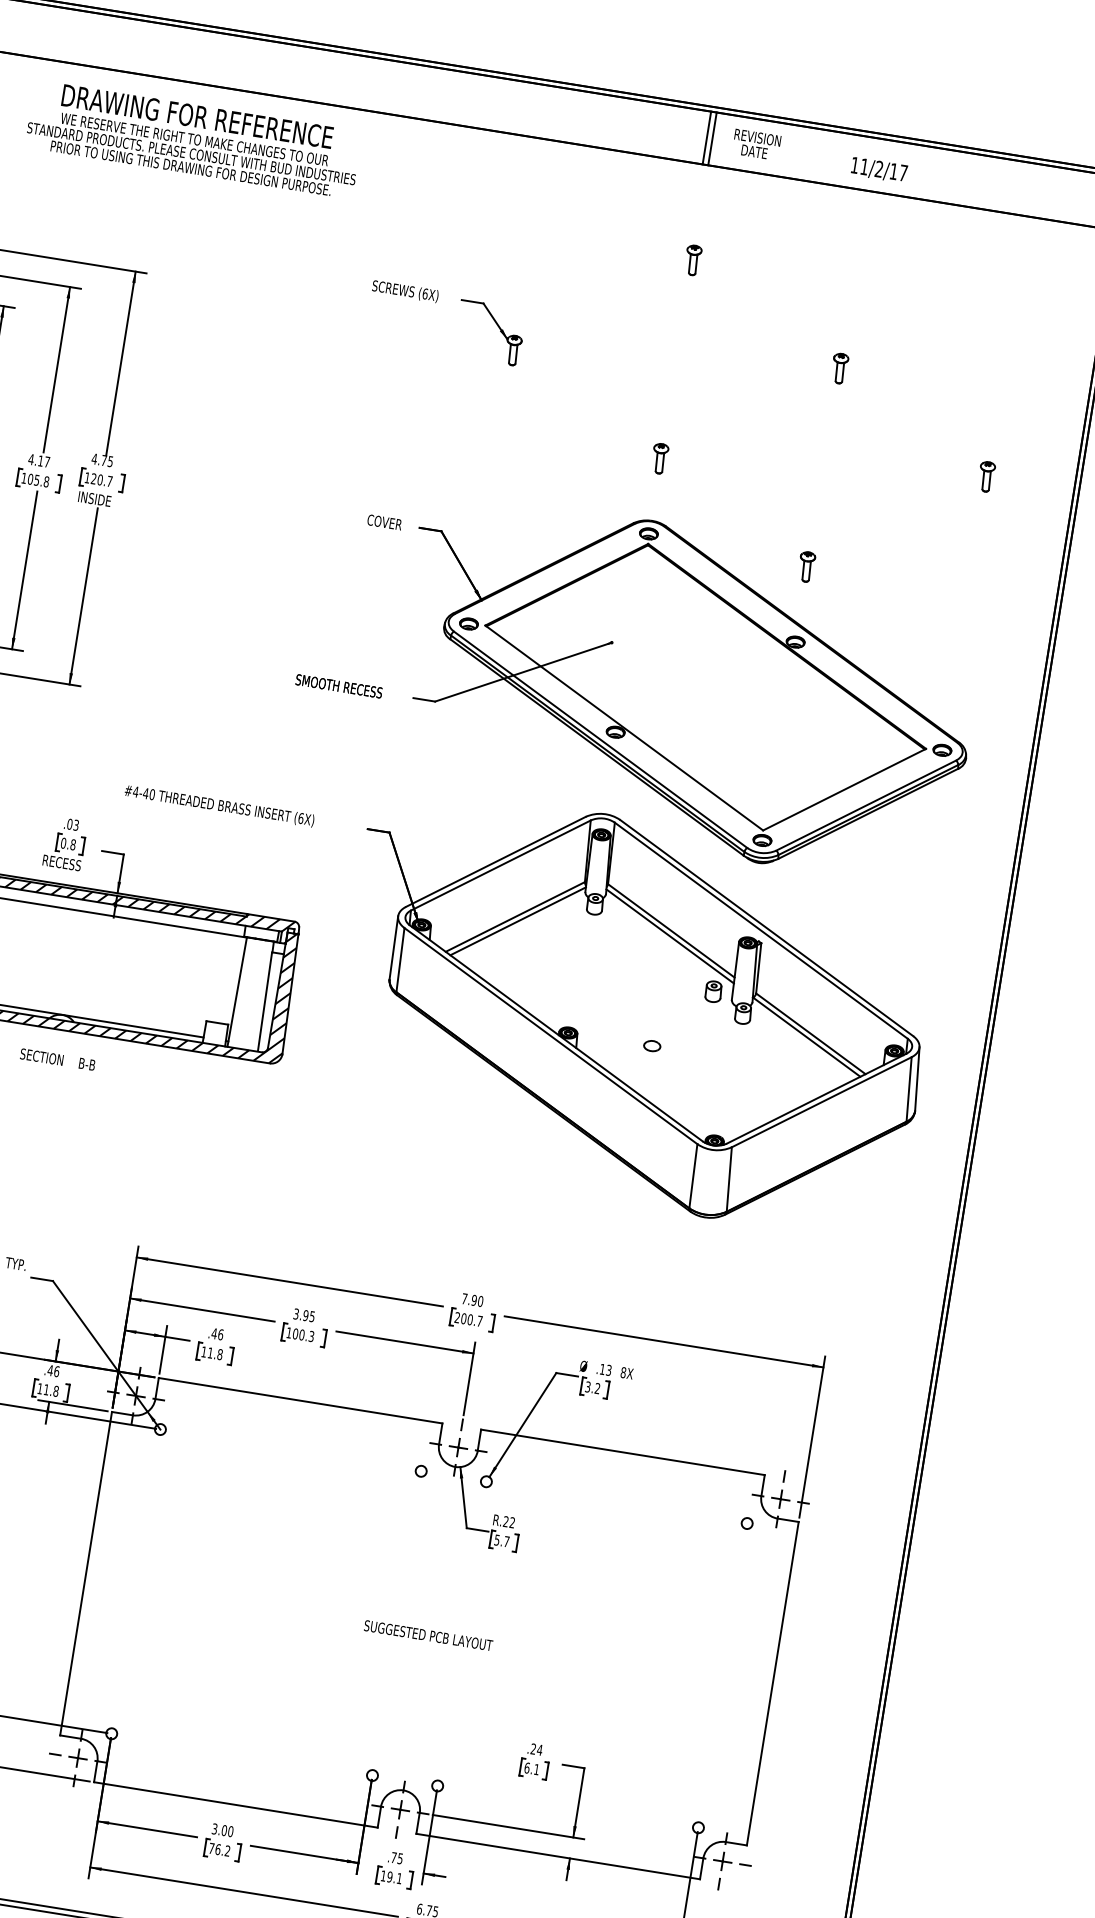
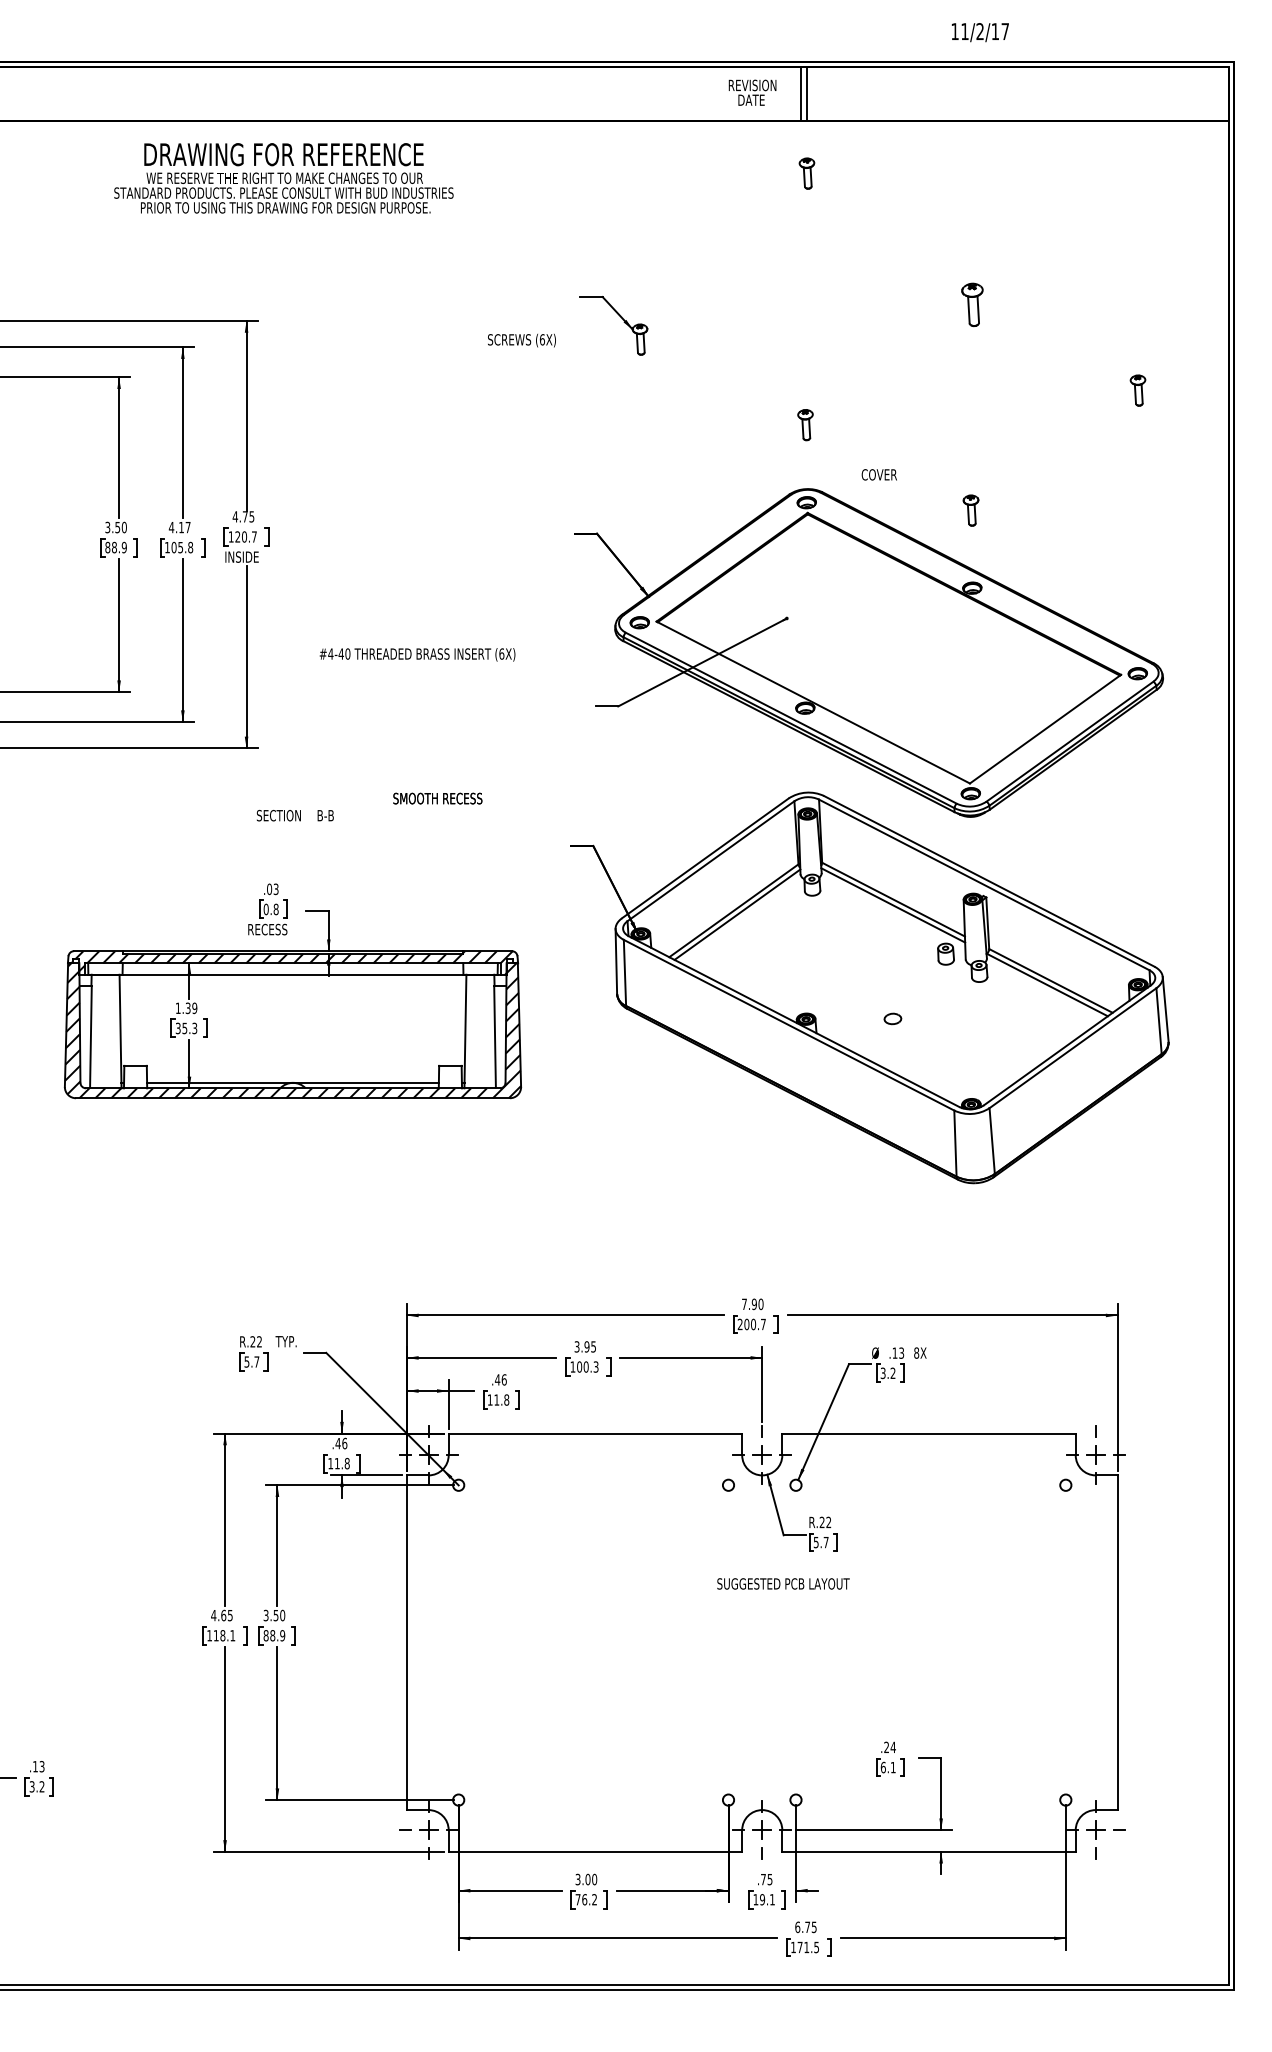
text: (756, 144) -> (752, 92), moved
text: (879, 170) -> (980, 32), moved
part: (692, 260) -> (806, 173), moved
text: (405, 291) -> (521, 340), moved
part: (839, 368) -> (972, 305), size x1.4
text: (383, 521) -> (878, 474), moved
text: (338, 686) -> (437, 798), moved
text: (219, 805) -> (417, 654), moved
text: (57, 1059) -> (294, 815), moved
text: (428, 1635) -> (783, 1583), moved

